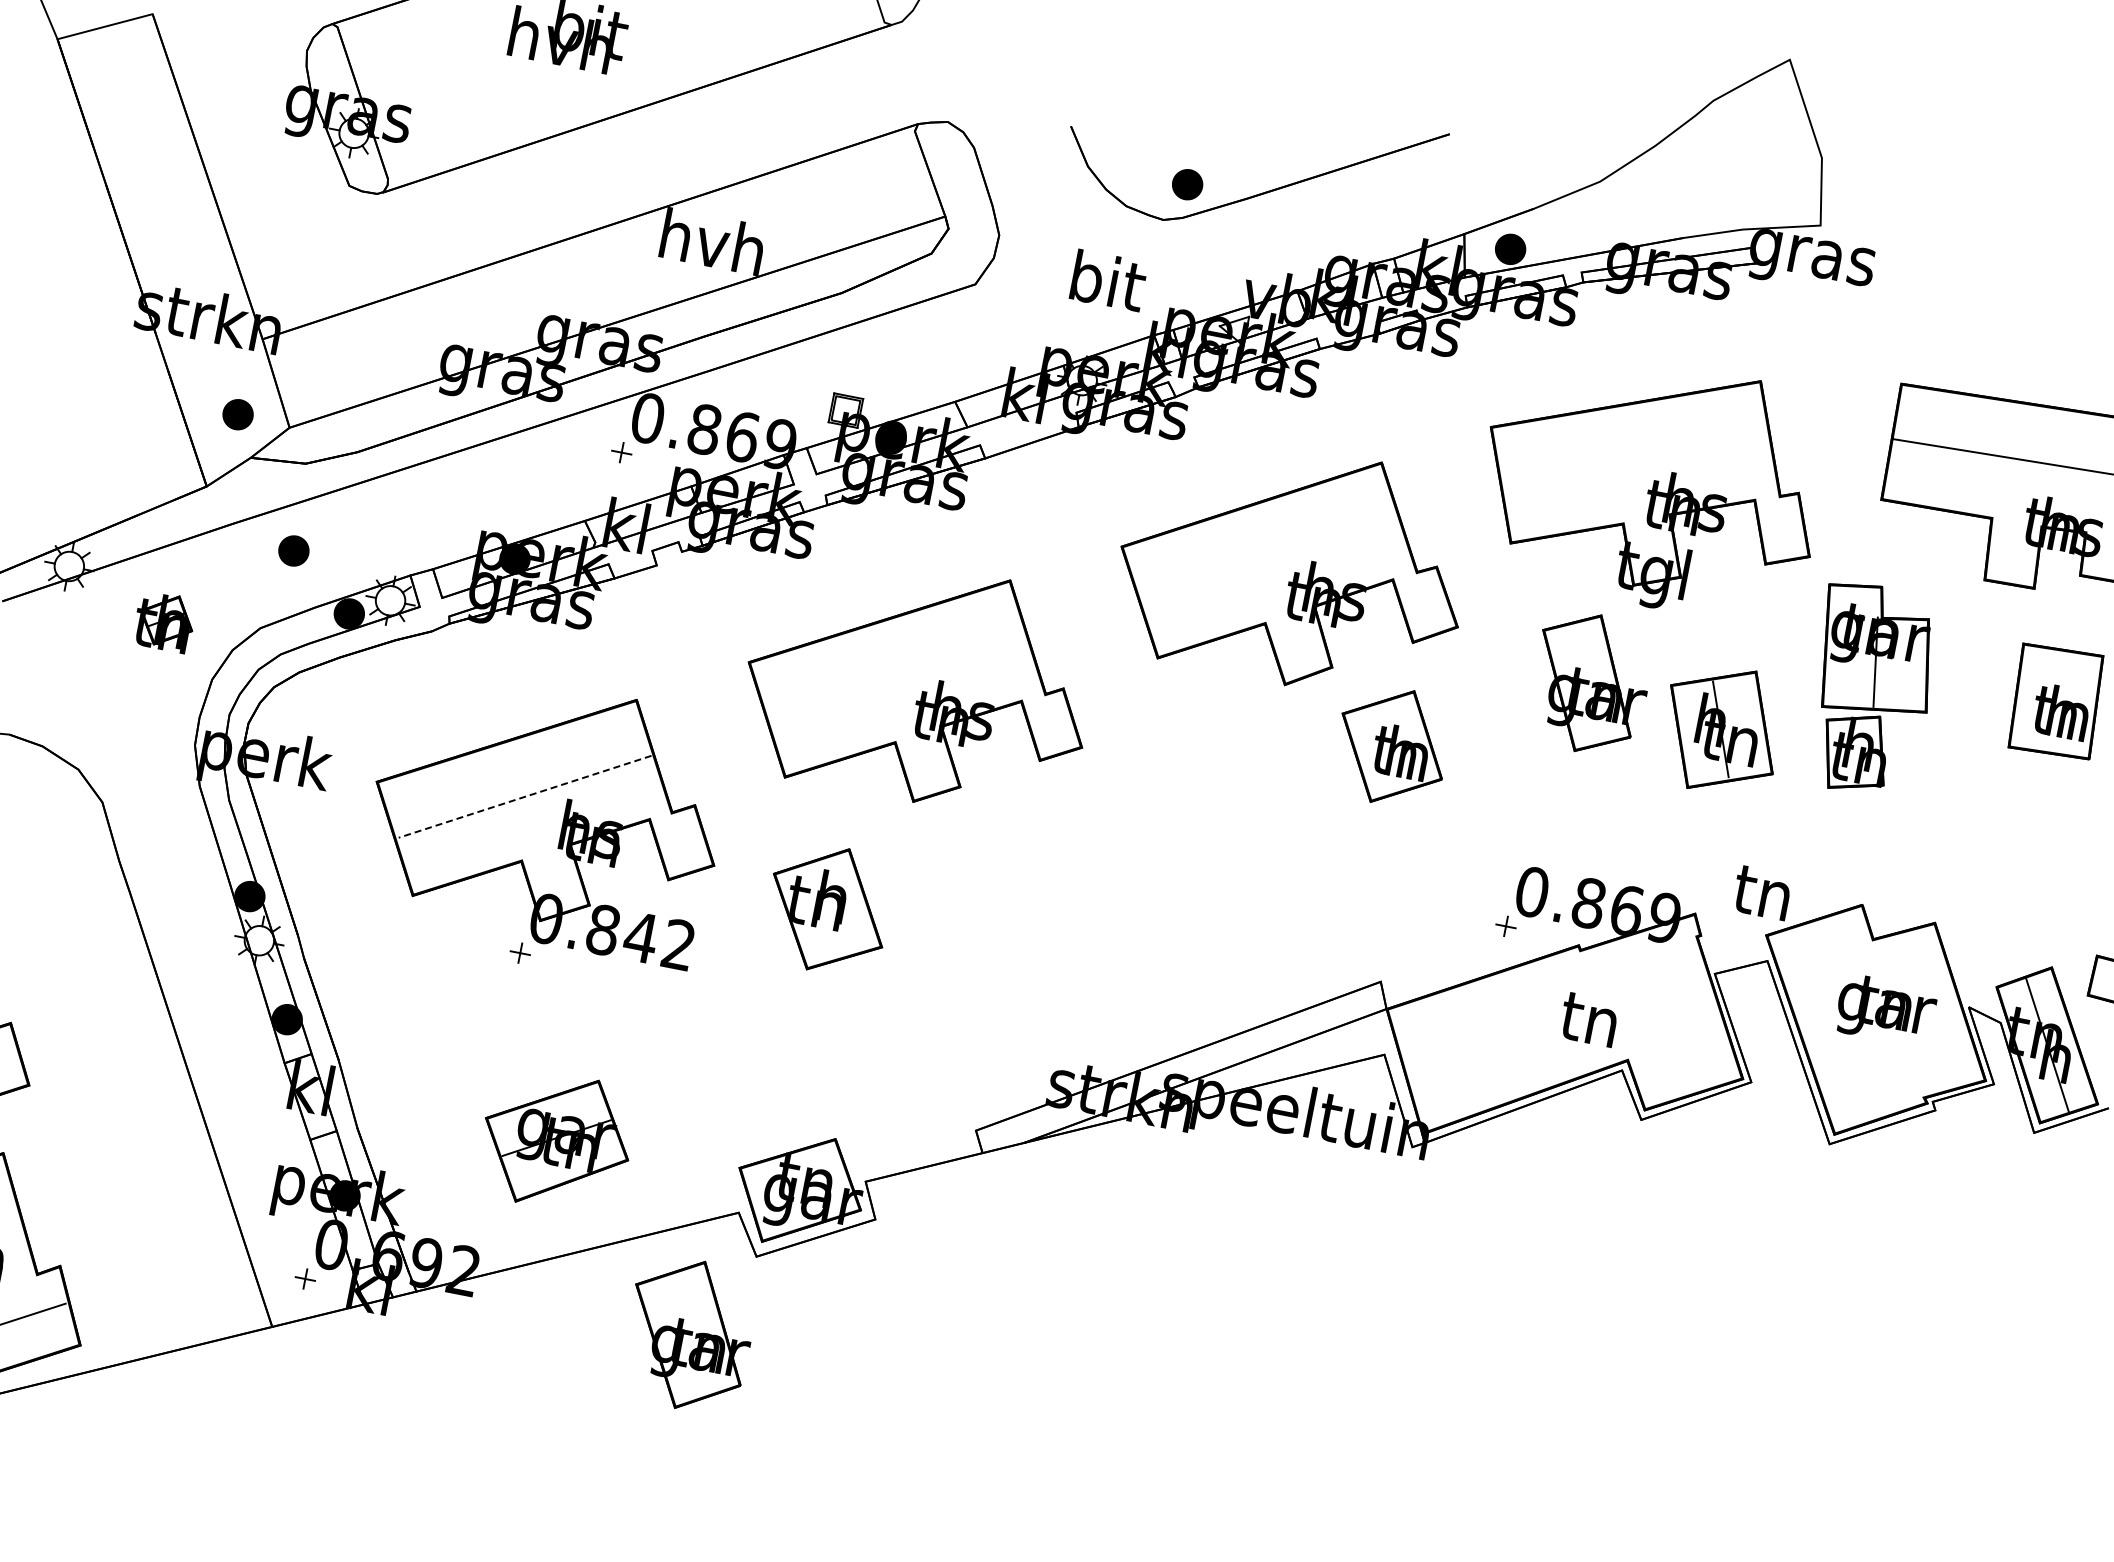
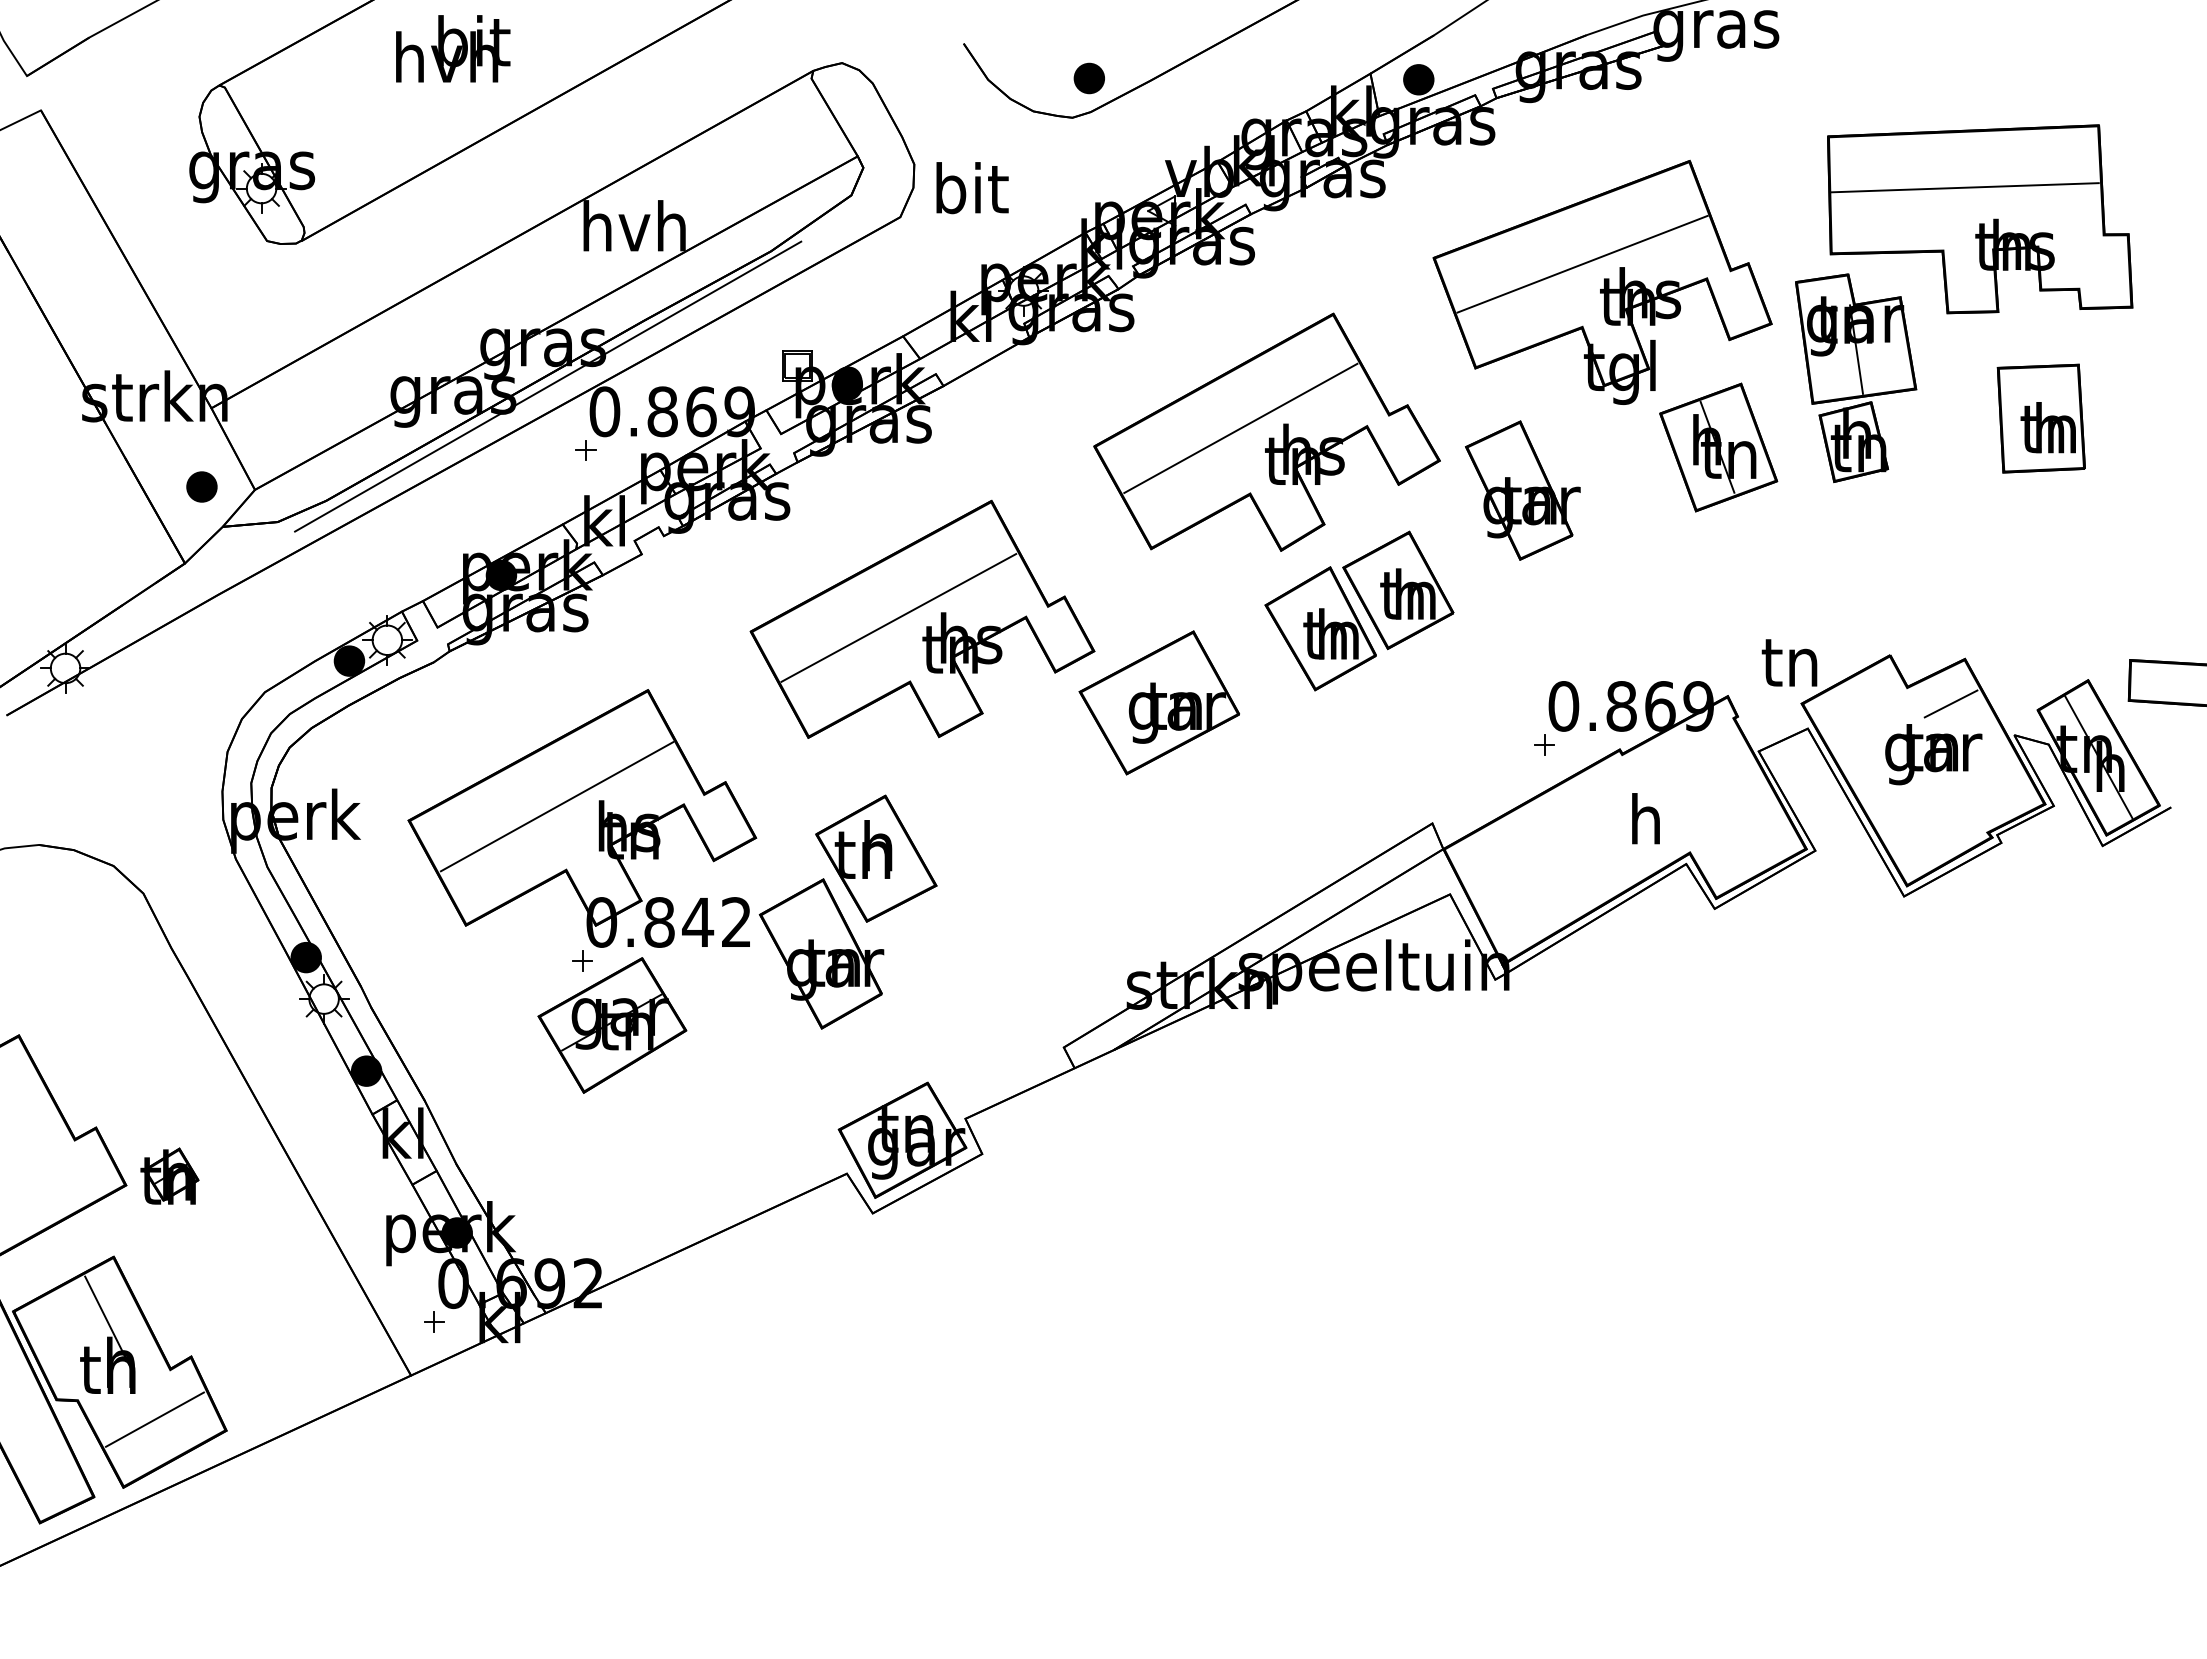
text: (1108, 281) -> (972, 188), moved
line: (597, 382) -> (548, 386), added
line: (1635, 461) -> (1582, 263), added
part: (293, 550) -> (282, 609), removed
line: (1268, 557) -> (1240, 428), added
part: (164, 620) -> (169, 1175), moved
line: (896, 676) -> (898, 617), added
part: (1590, 683) -> (1522, 490), moved
part: (1870, 690) -> (1856, 378), moved
part: (1721, 729) -> (1718, 447), moved
part: (1308, 768) -> (1320, 628), added
line: (525, 796) -> (557, 806), dashed -> solid
part: (1135, 810) -> (1158, 702), added
line: (1912, 963) -> (1950, 703), added
text: (1588, 1017) -> (1643, 818), tn -> h
part: (556, 1141) -> (612, 1025), moved
part: (689, 1334) -> (821, 953), moved

